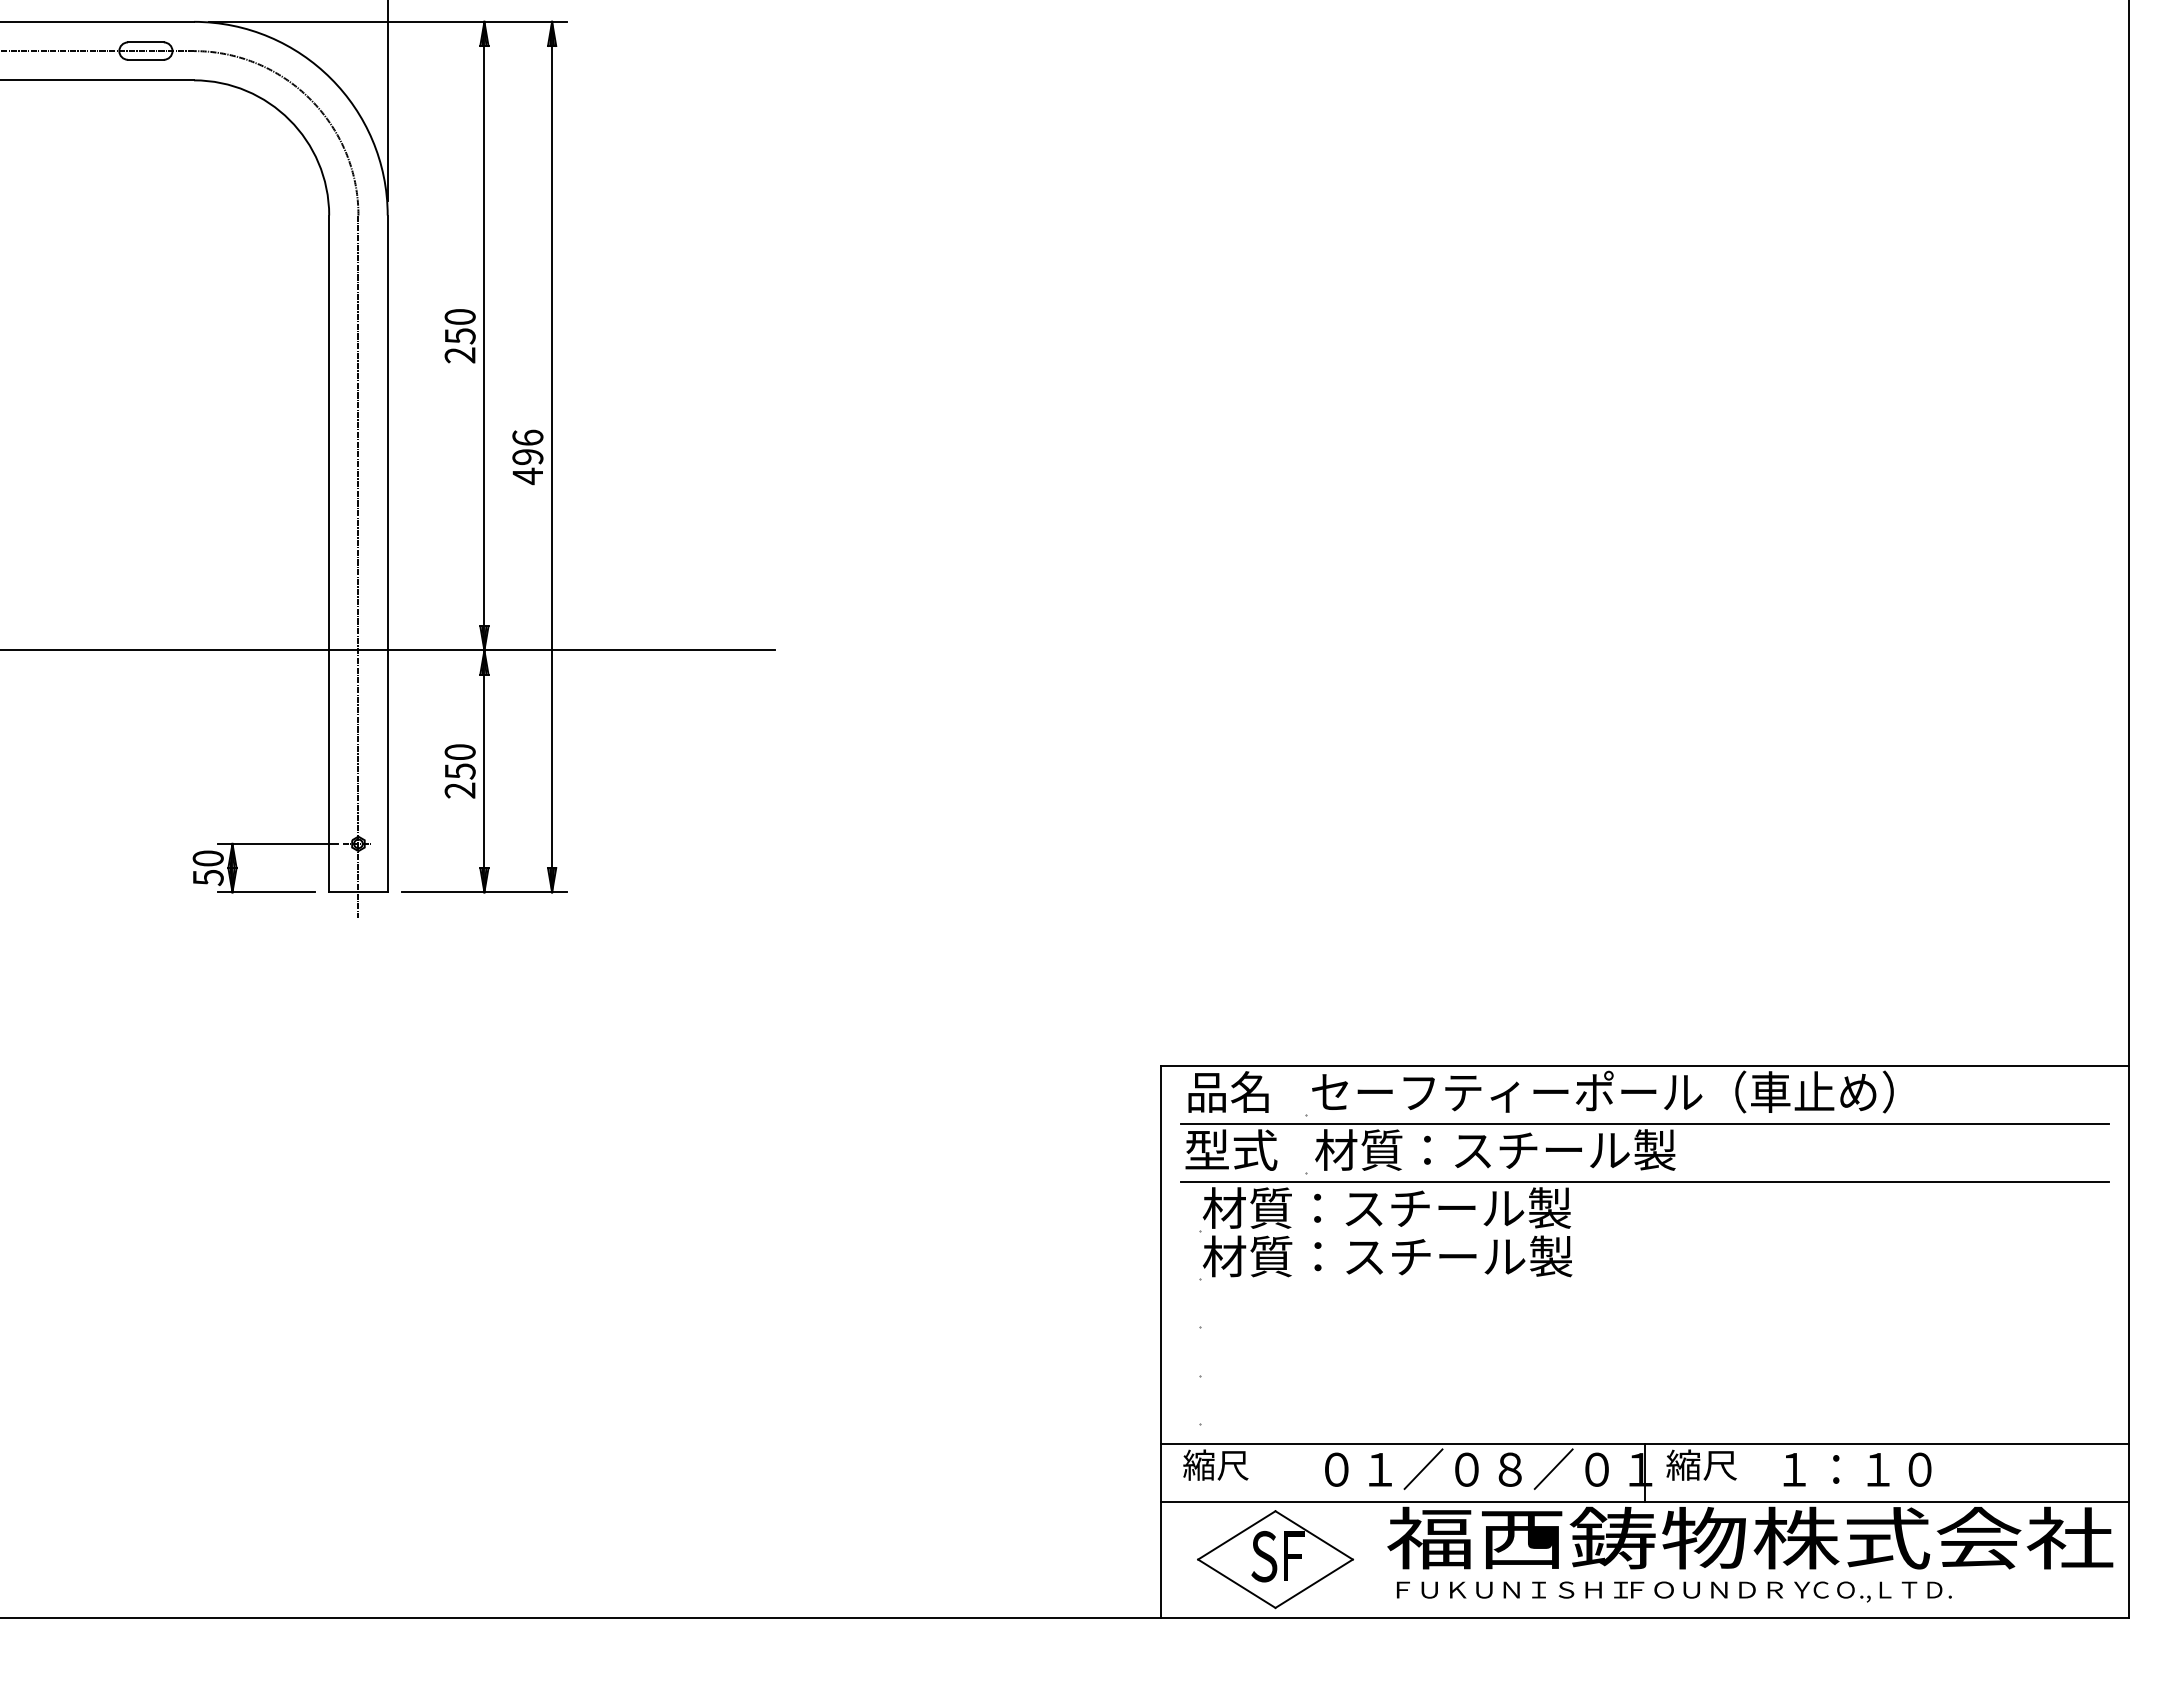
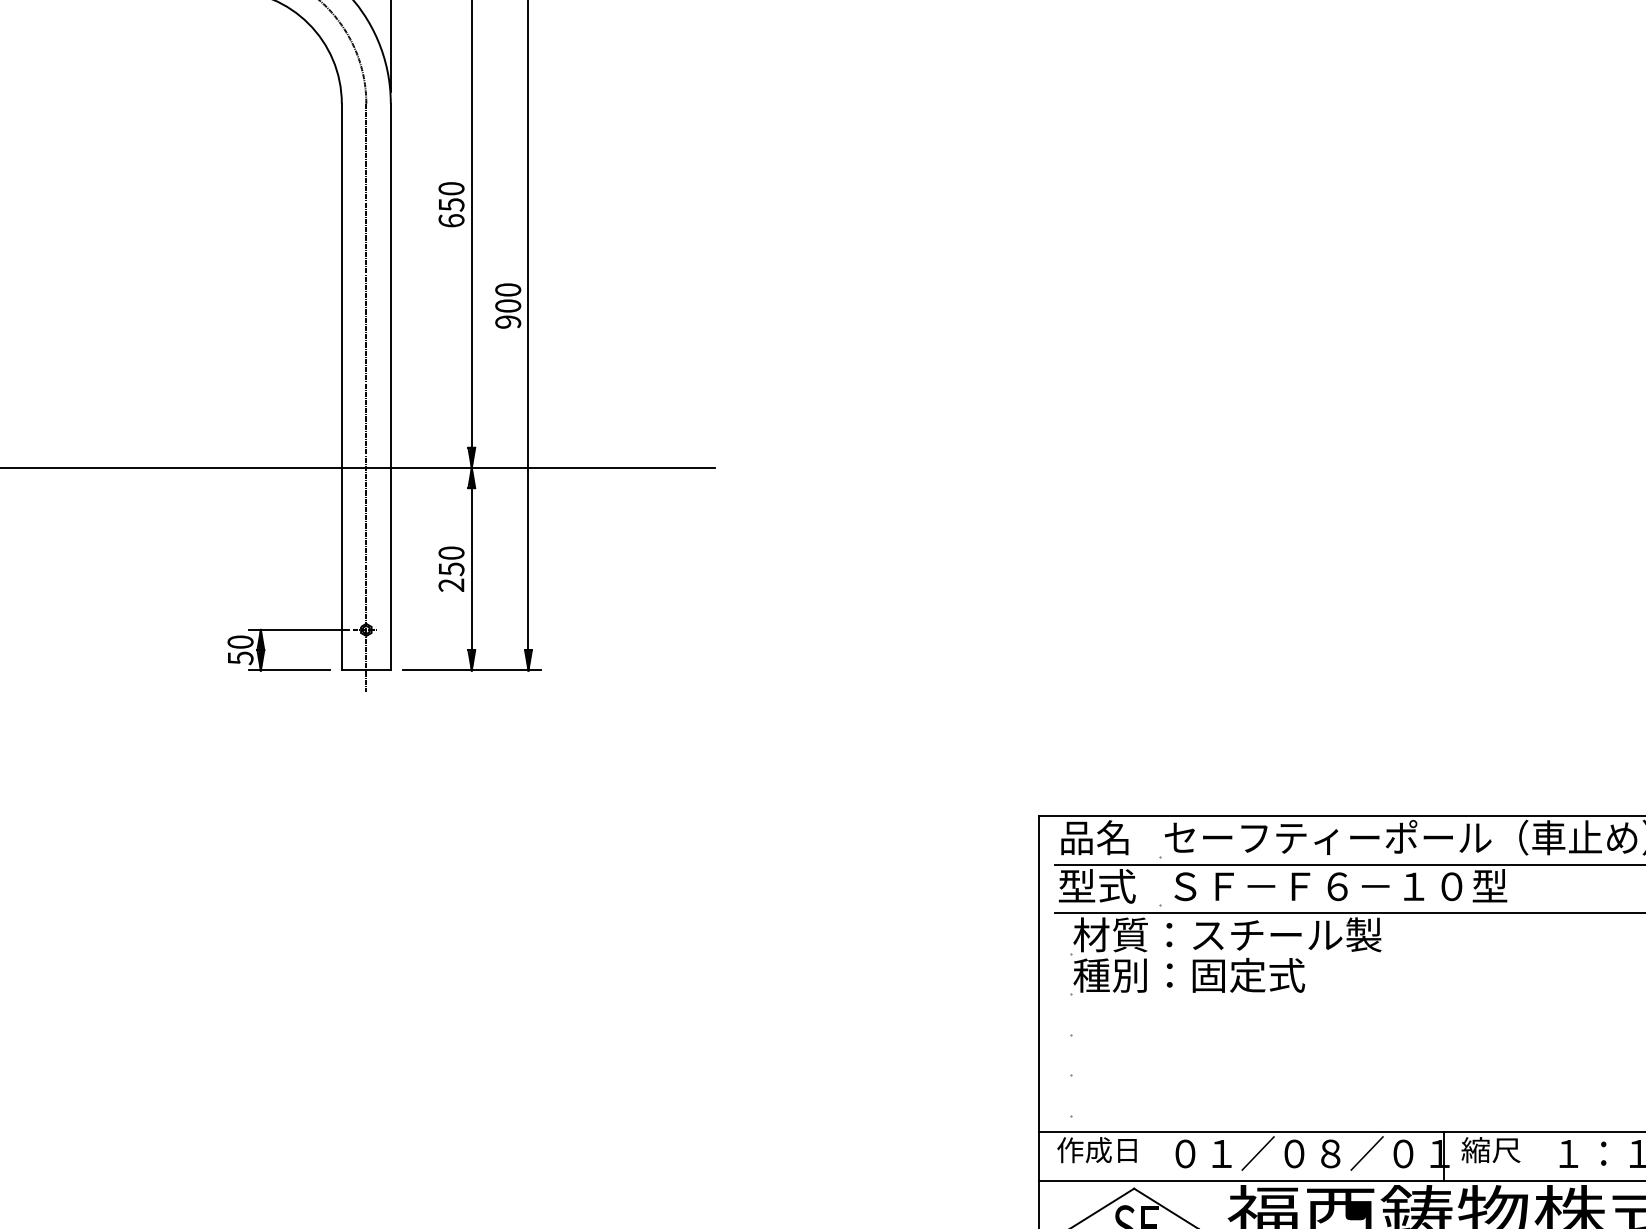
text: (459, 355) -> (450, 220), 250 -> 650
text: (527, 457) -> (507, 306), 496 -> 900
text: (1517, 1149) -> (1336, 885), 材質：スチール製 -> ＳＦ－Ｆ６－１０型
text: (1387, 1256) -> (1227, 975), 材質：スチール製 -> 種別：固定式
text: (1230, 1464) -> (1096, 1149), 縮尺 -> 作成日

